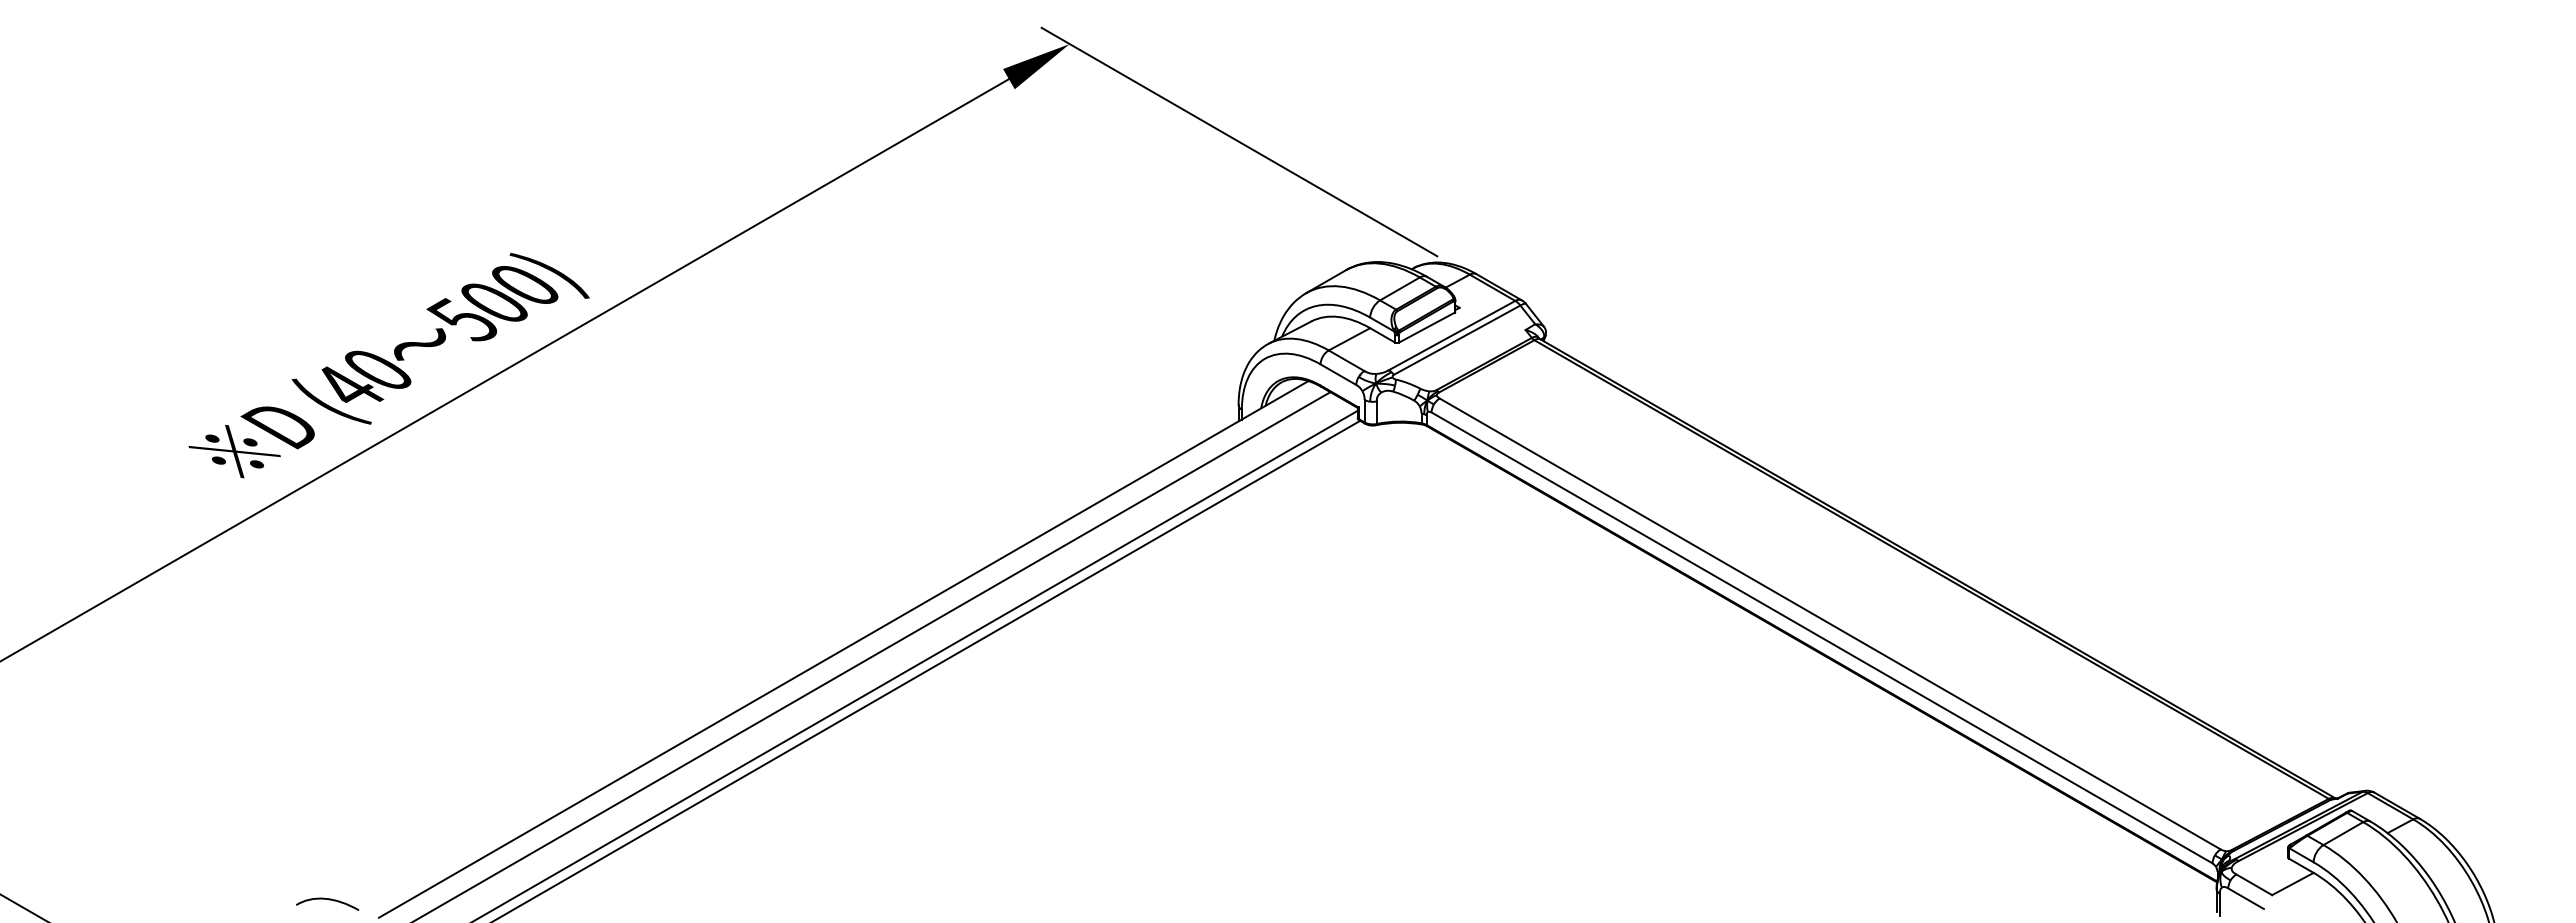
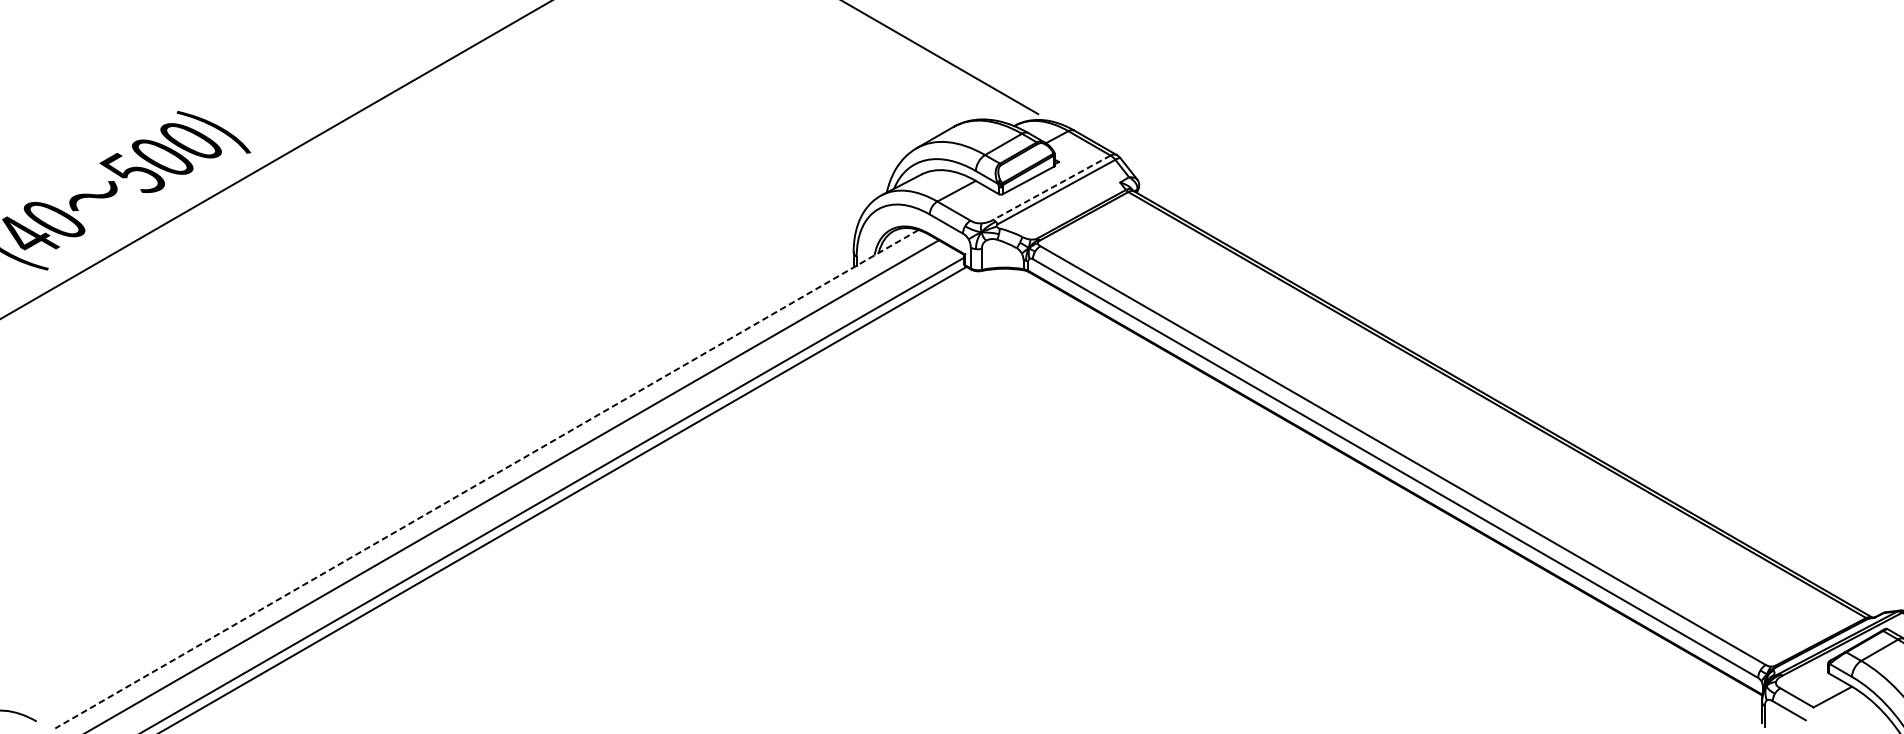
line: (1451, 335) -> (1051, 187), solid -> dashed
line: (843, 649) -> (486, 479), solid -> dashed

